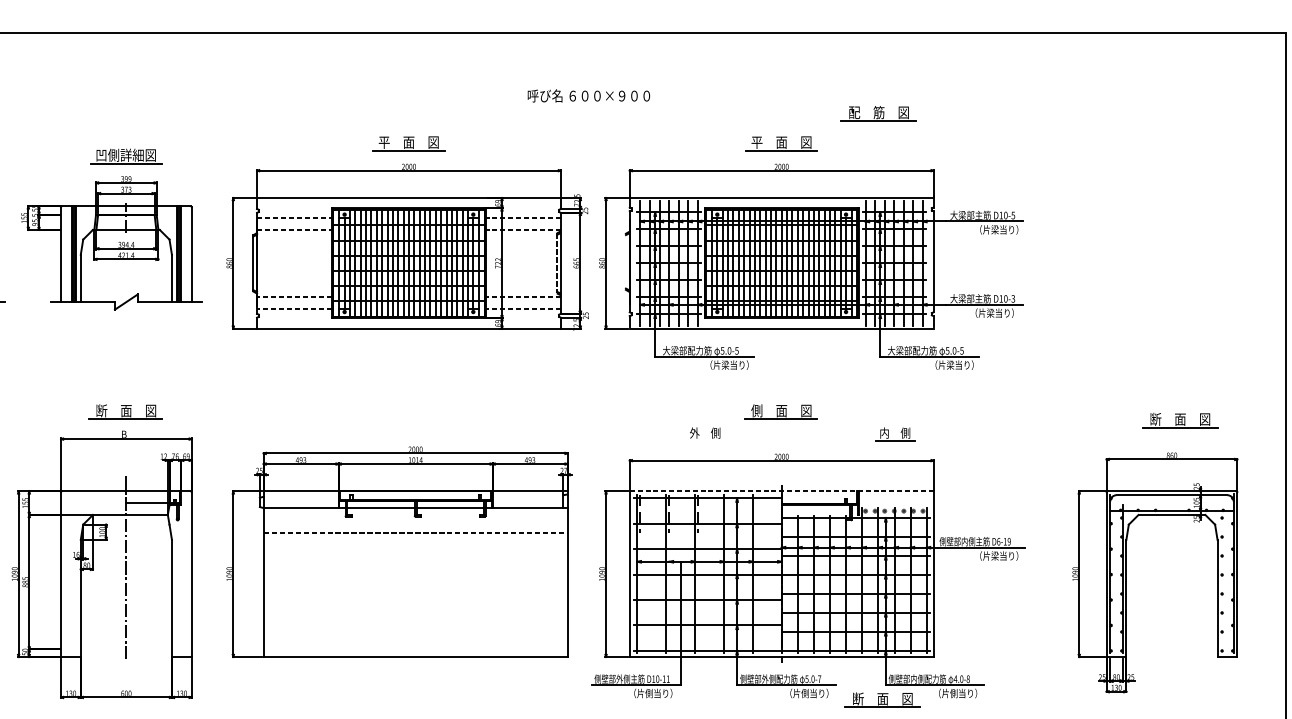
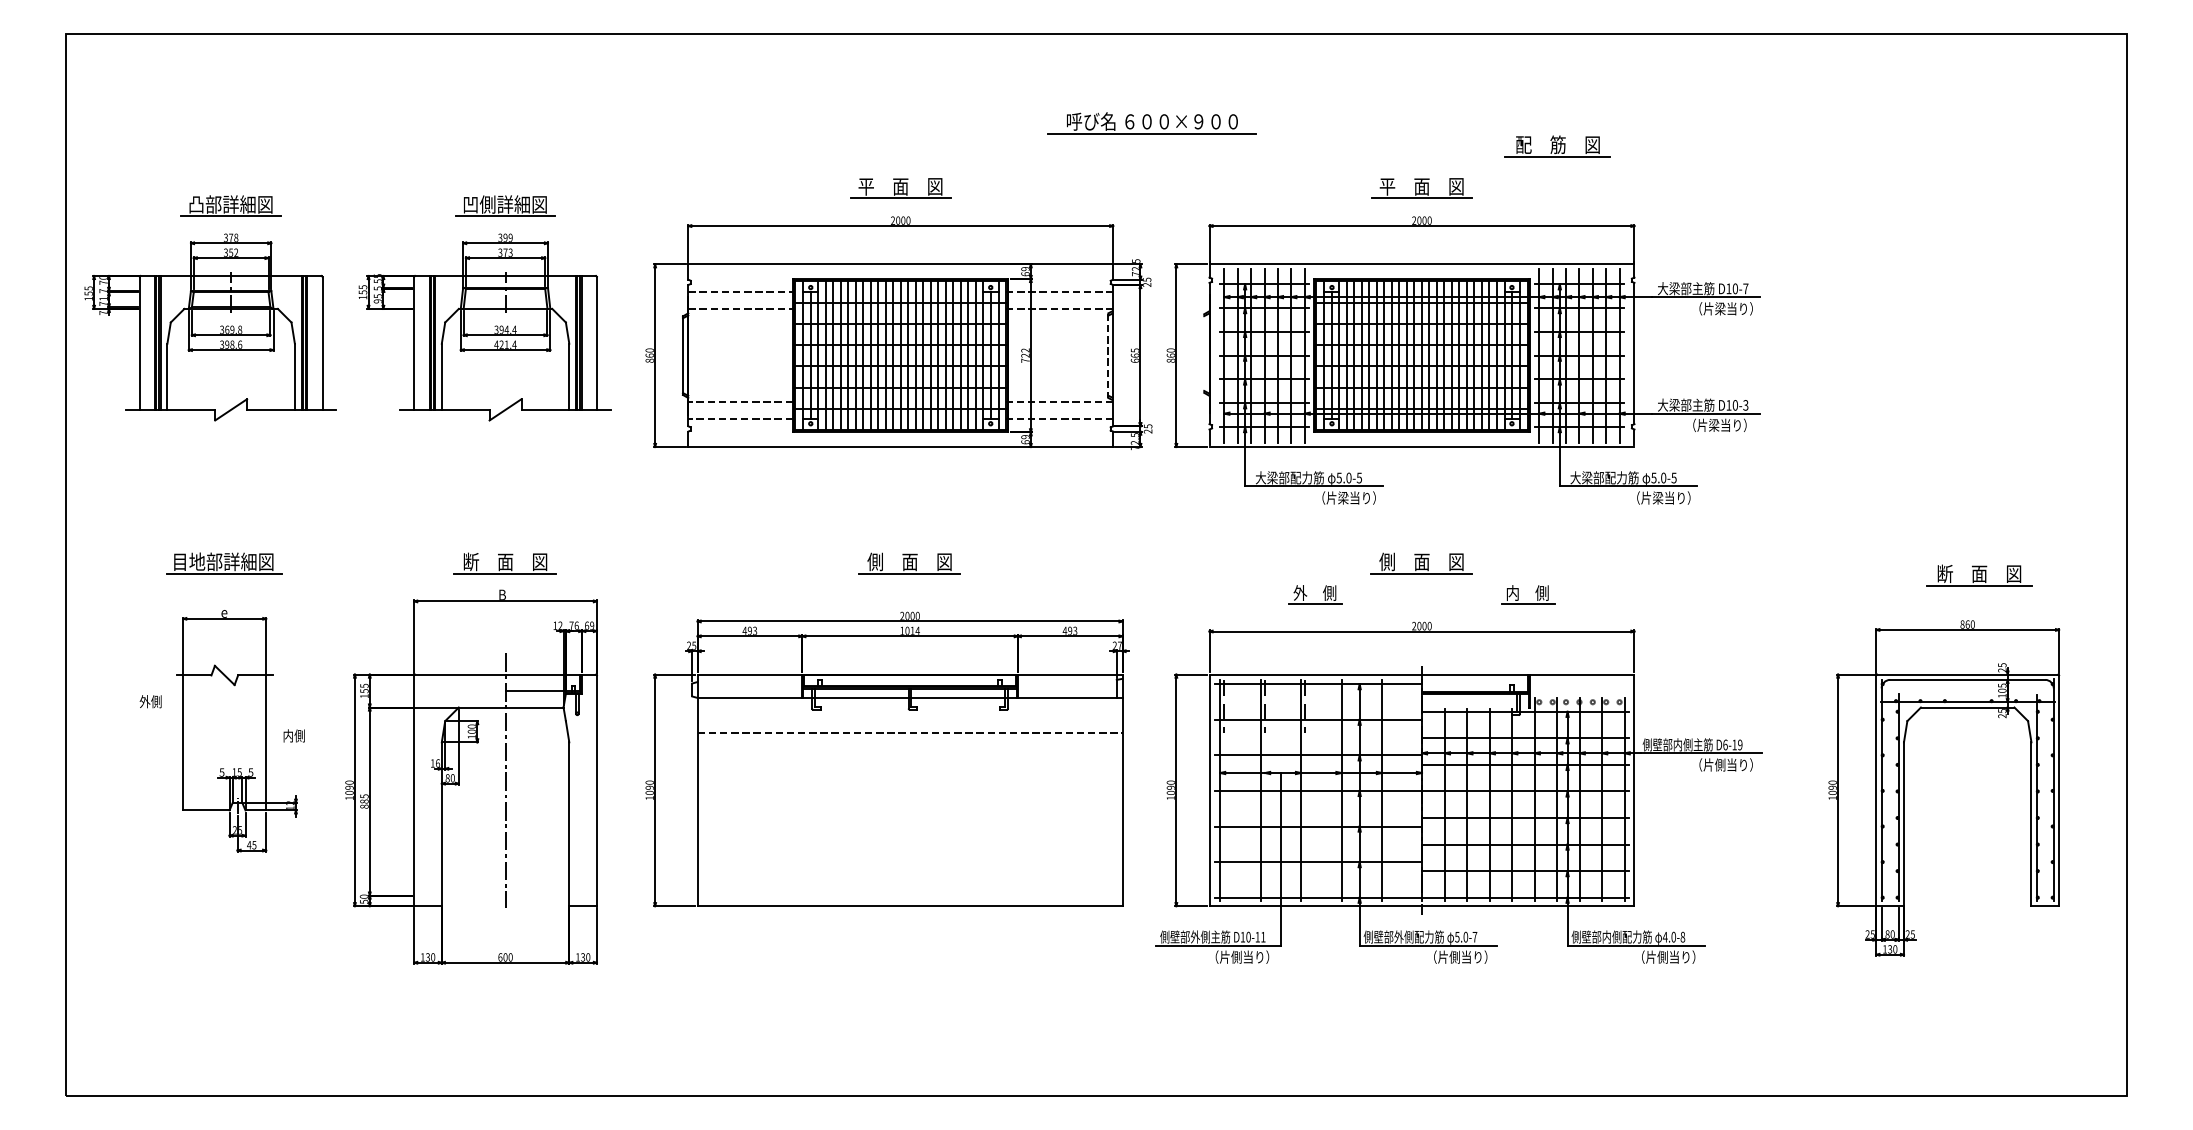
line: (588, 104) -> (1152, 133), added
text: (1013, 215) -> (1745, 288), D10-5 -> D10-7
part: (415, 411) -> (909, 563), added
part: (900, 433) -> (1535, 593), moved
line: (705, 440) -> (1315, 603), added
line: (782, 491) -> (1422, 674), dashed -> solid
text: (995, 555) -> (1720, 764), （片梁当り） -> （片側当り）
line: (1221, 579) -> (2036, 797), added
part: (882, 700) -> (1563, 966), removed

